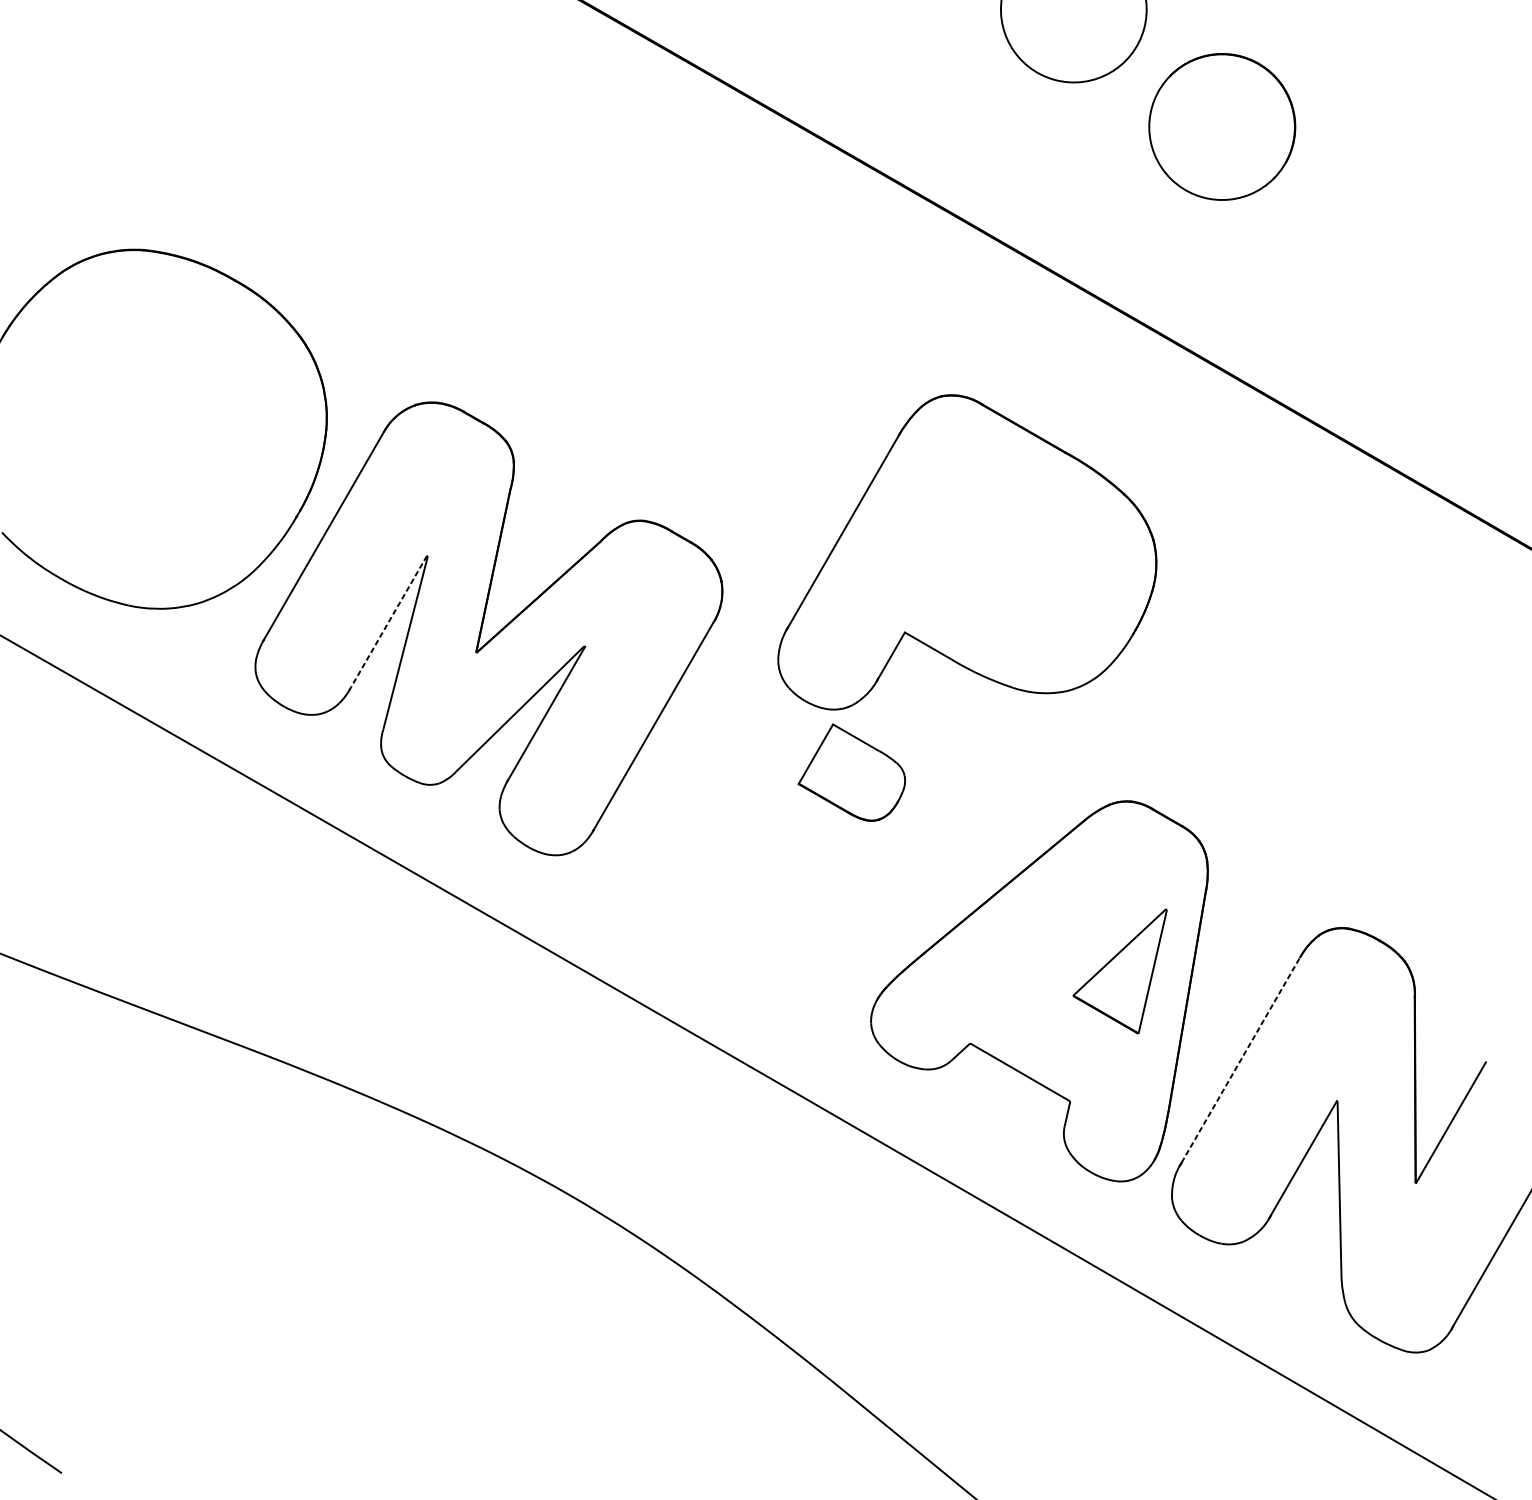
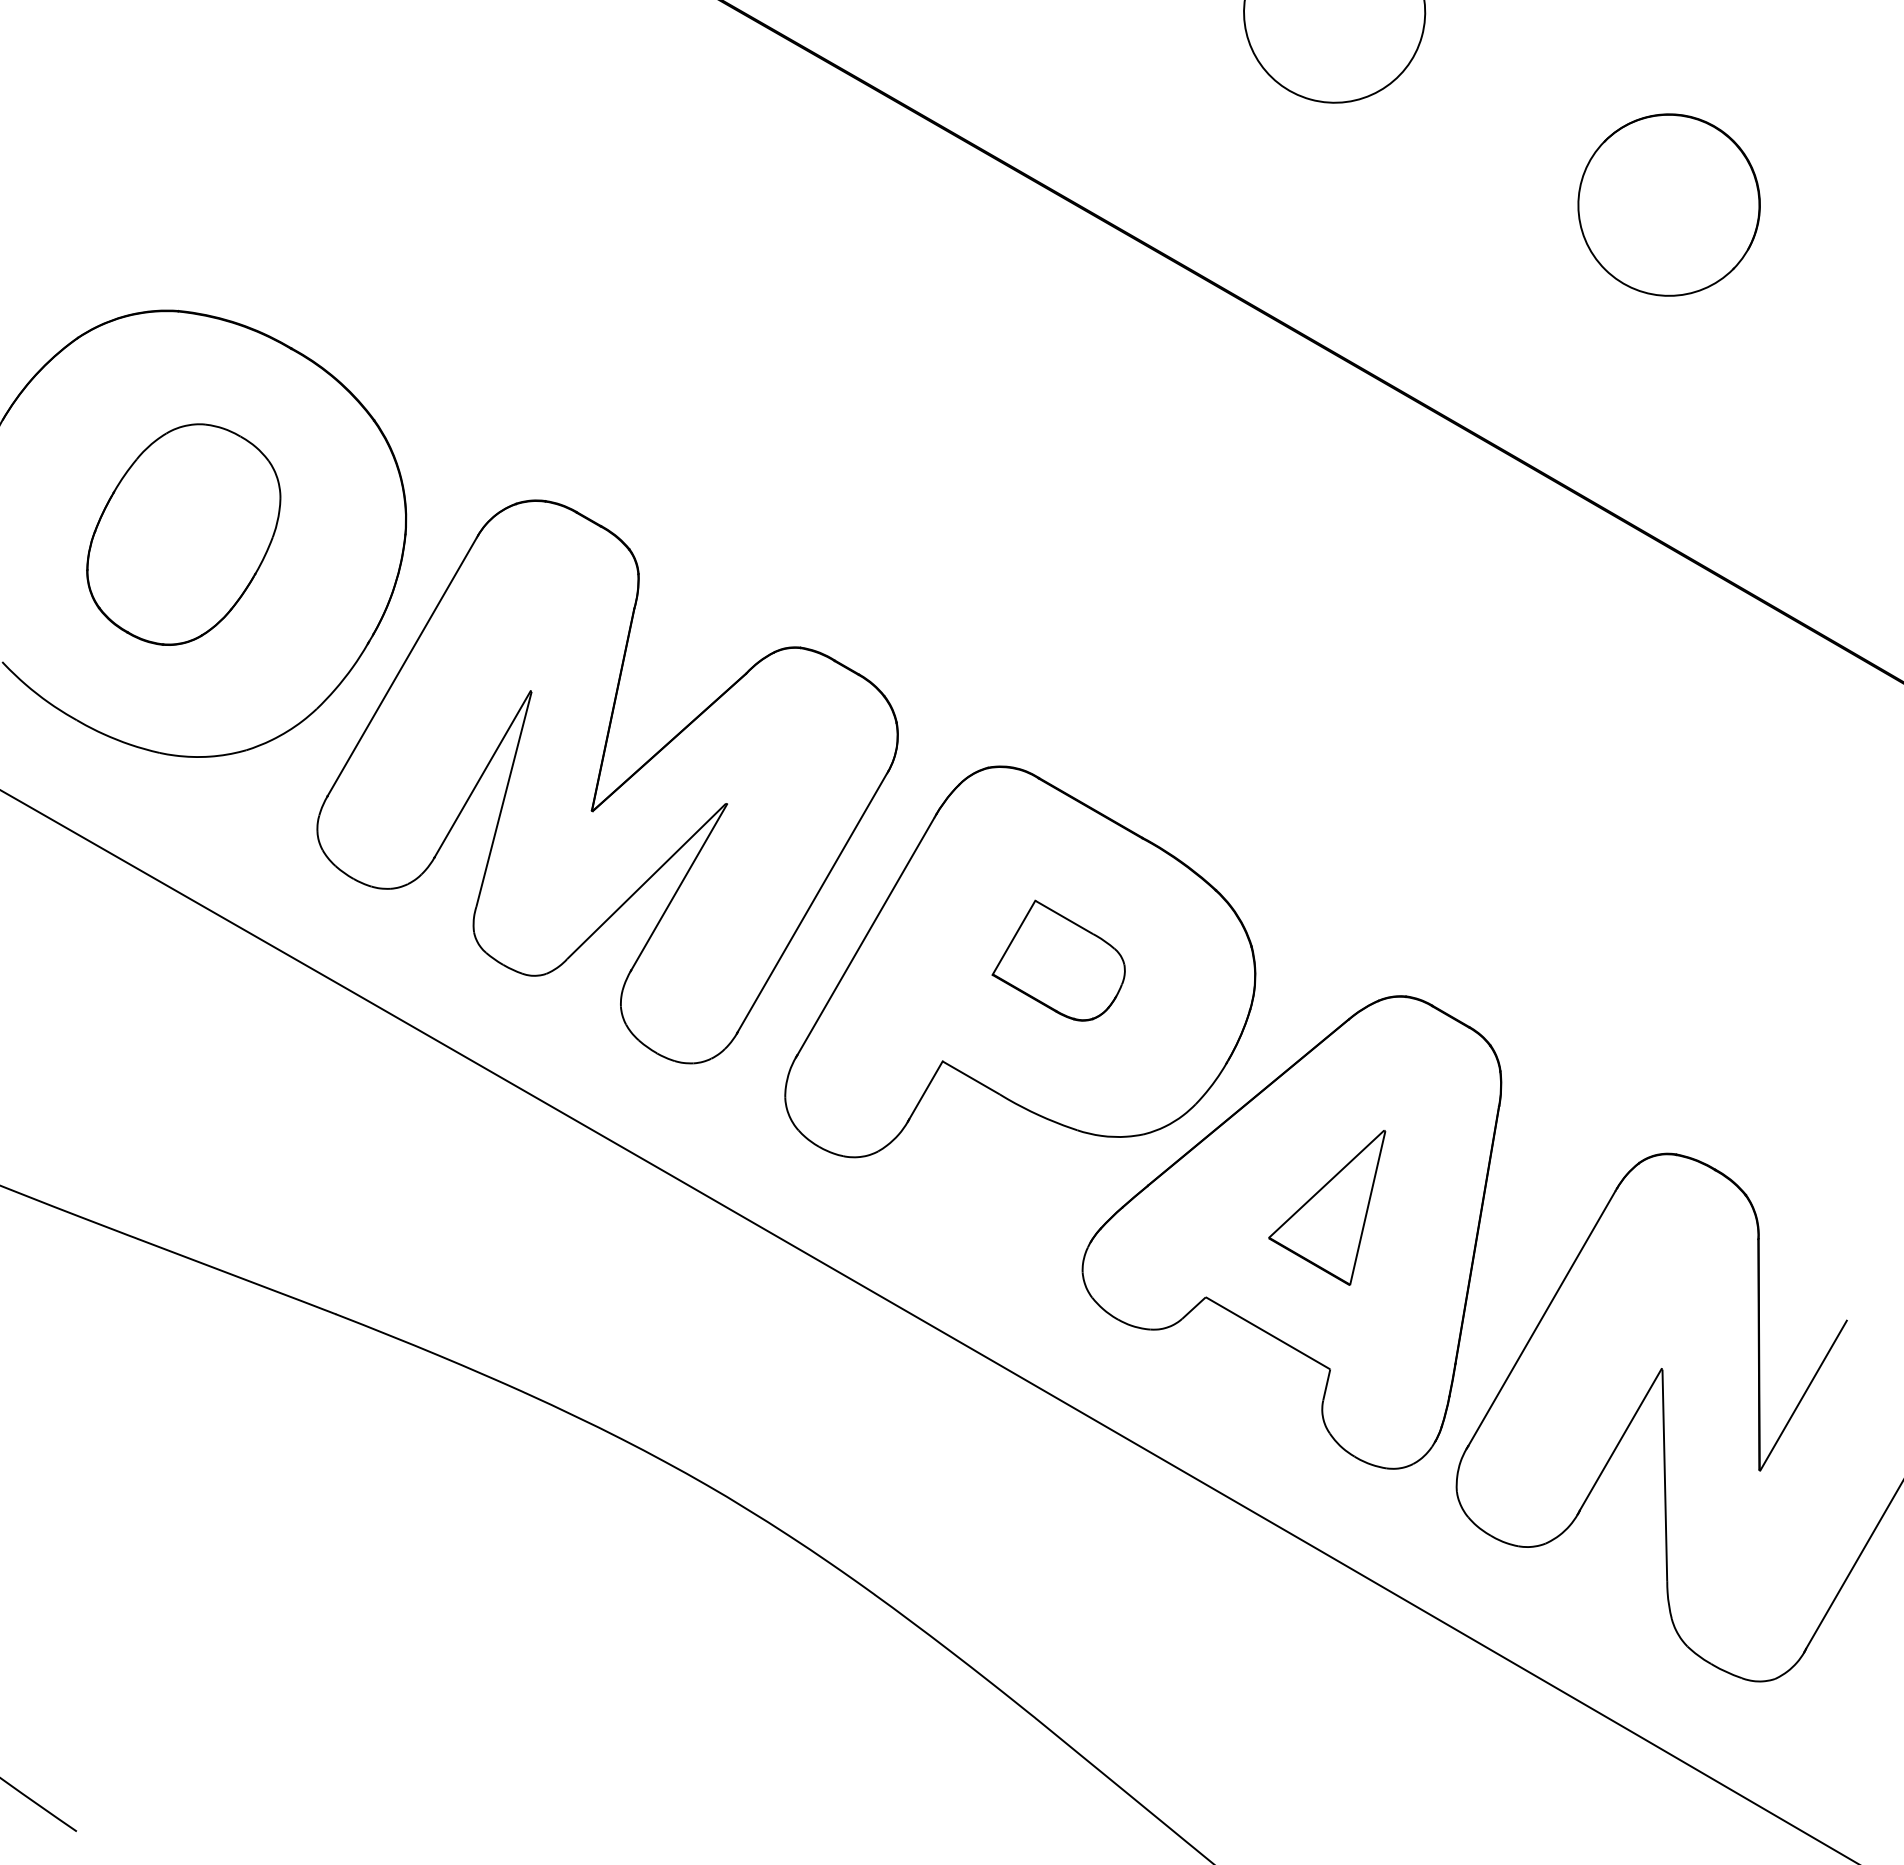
part: (1221, 126) -> (1668, 204), moved
part: (147, 429) -> (183, 534), added
part: (967, 552) -> (1020, 961), moved
line: (388, 622) -> (482, 774), dashed -> solid
part: (1120, 971) -> (1327, 1207), moved
line: (1240, 1060) -> (1541, 1318), dashed -> solid

